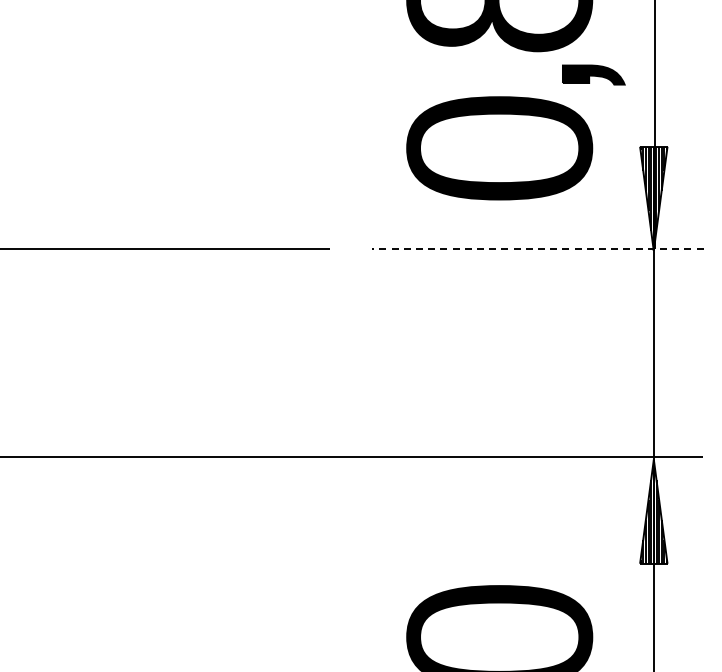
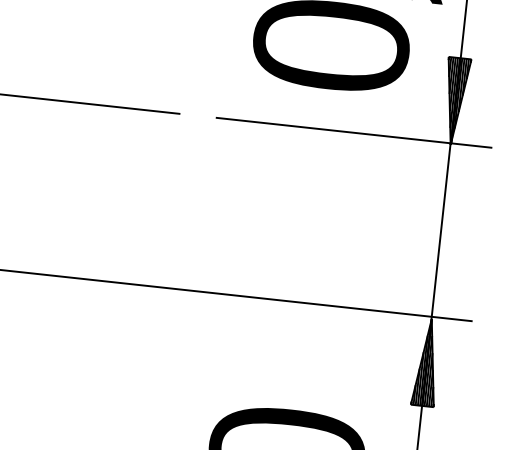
line: (537, 248) -> (353, 132), dashed -> solid

